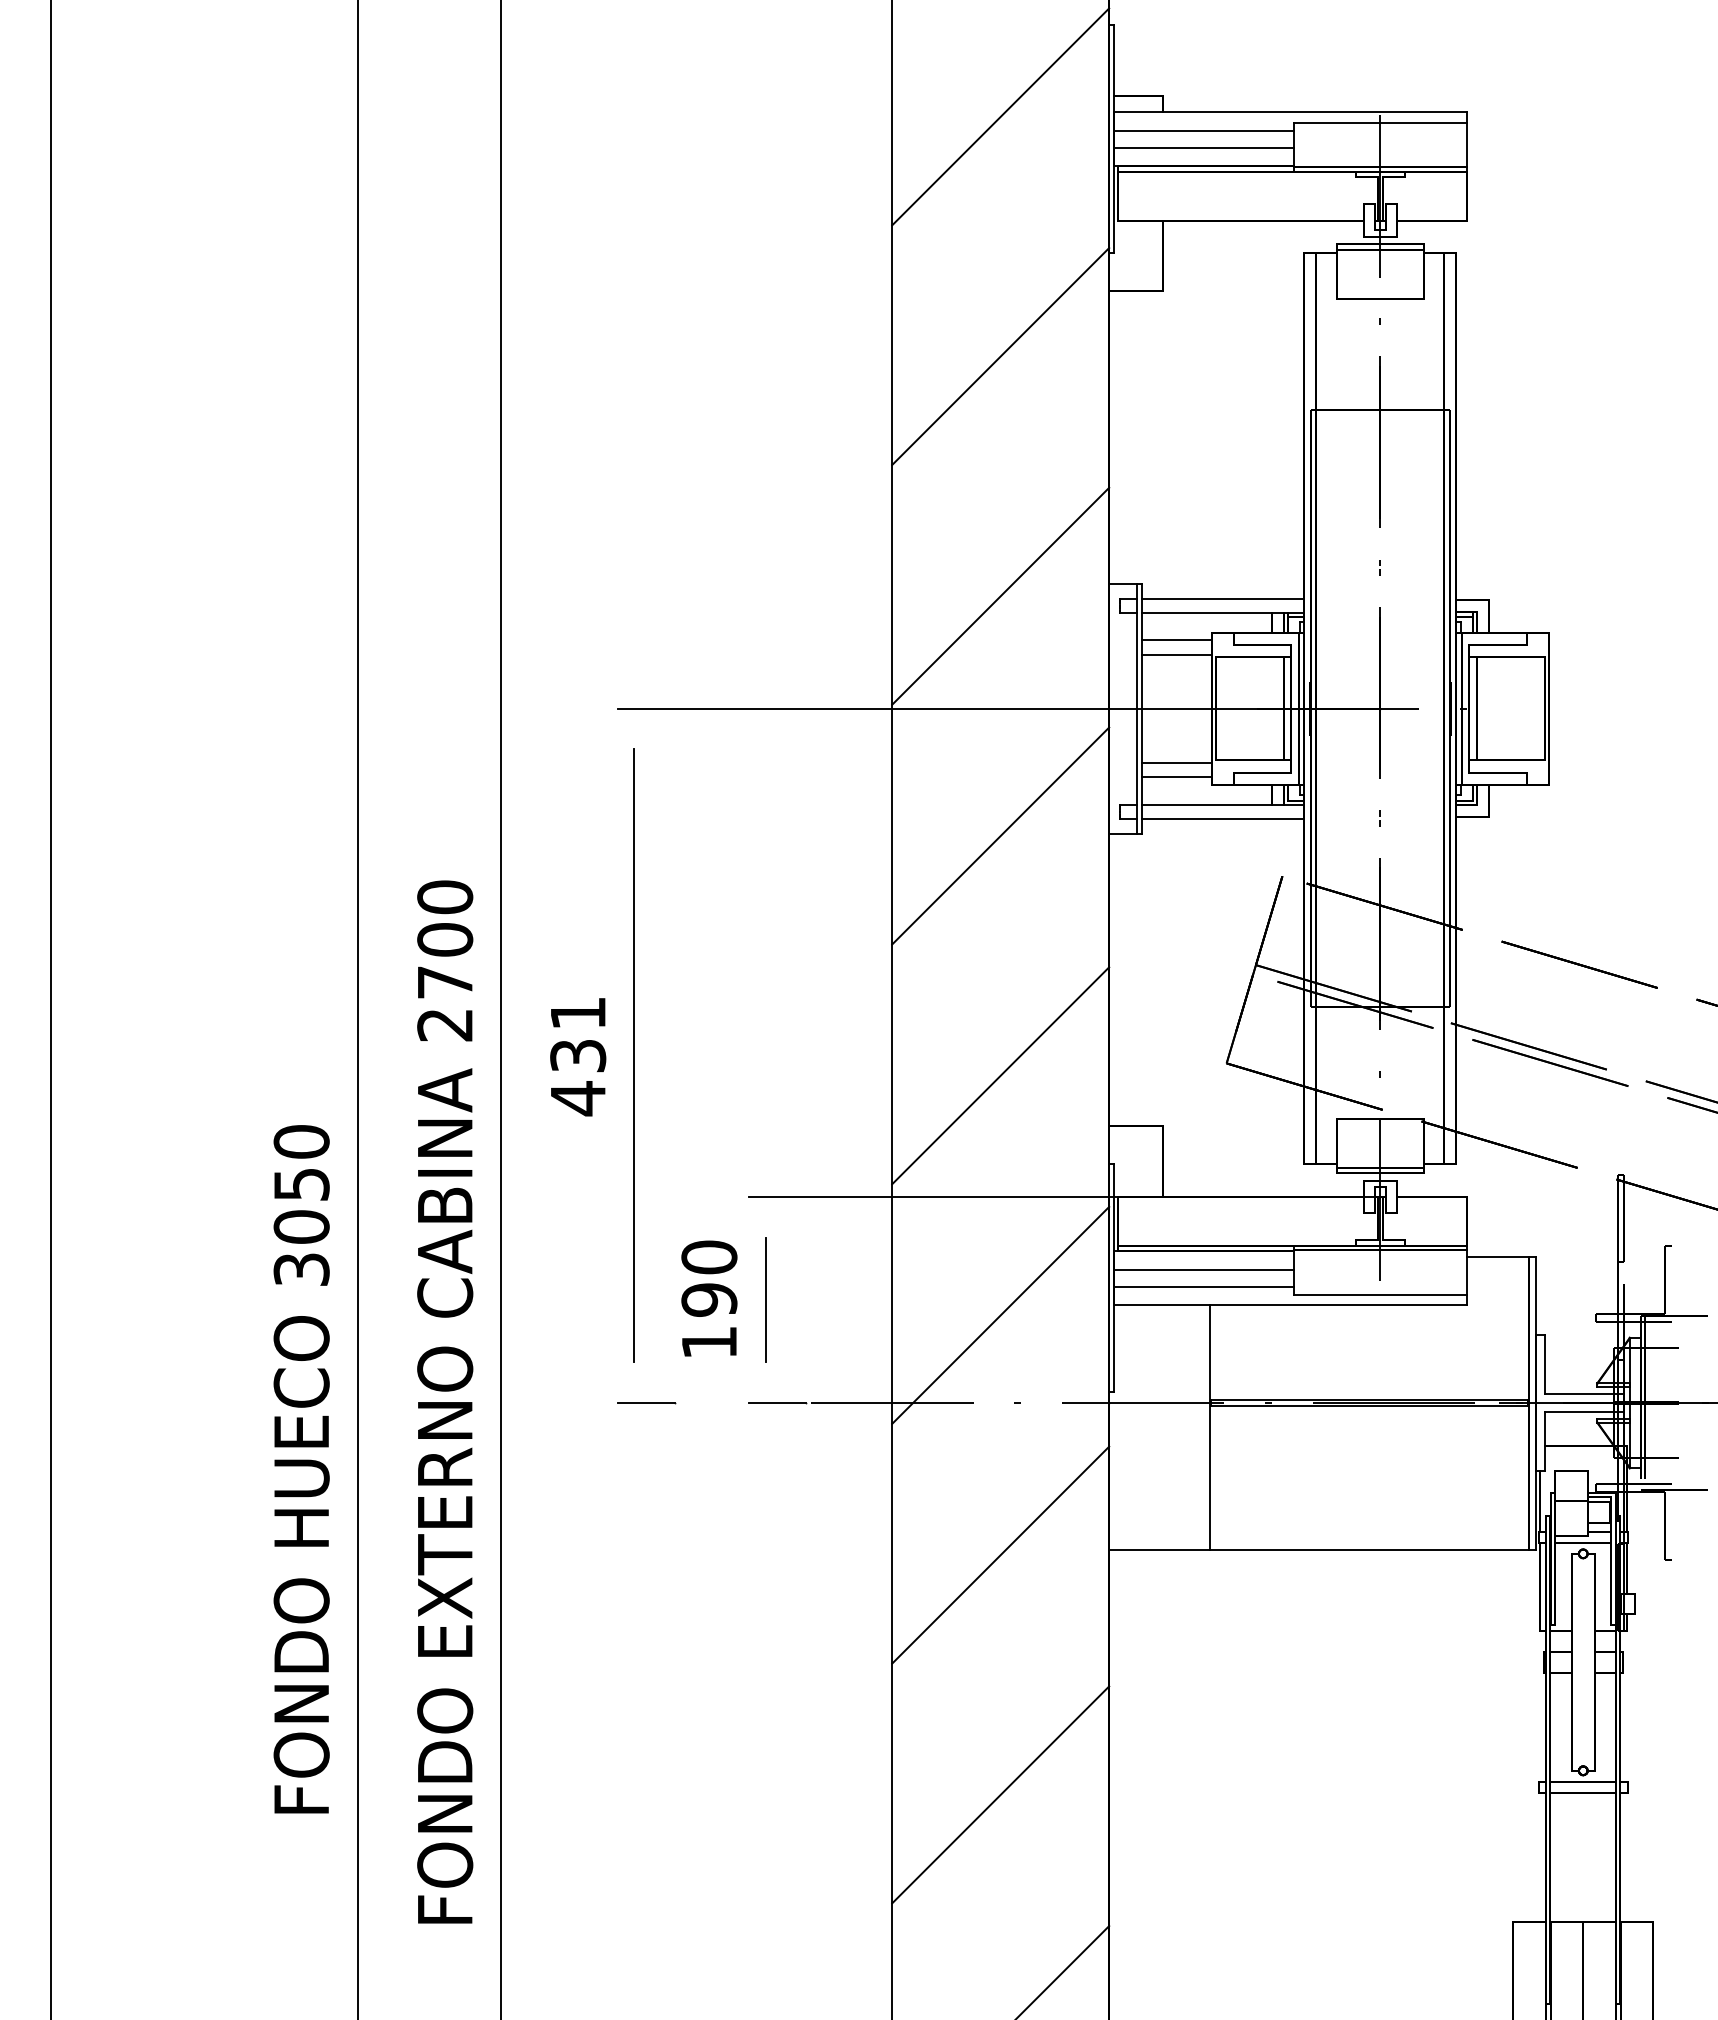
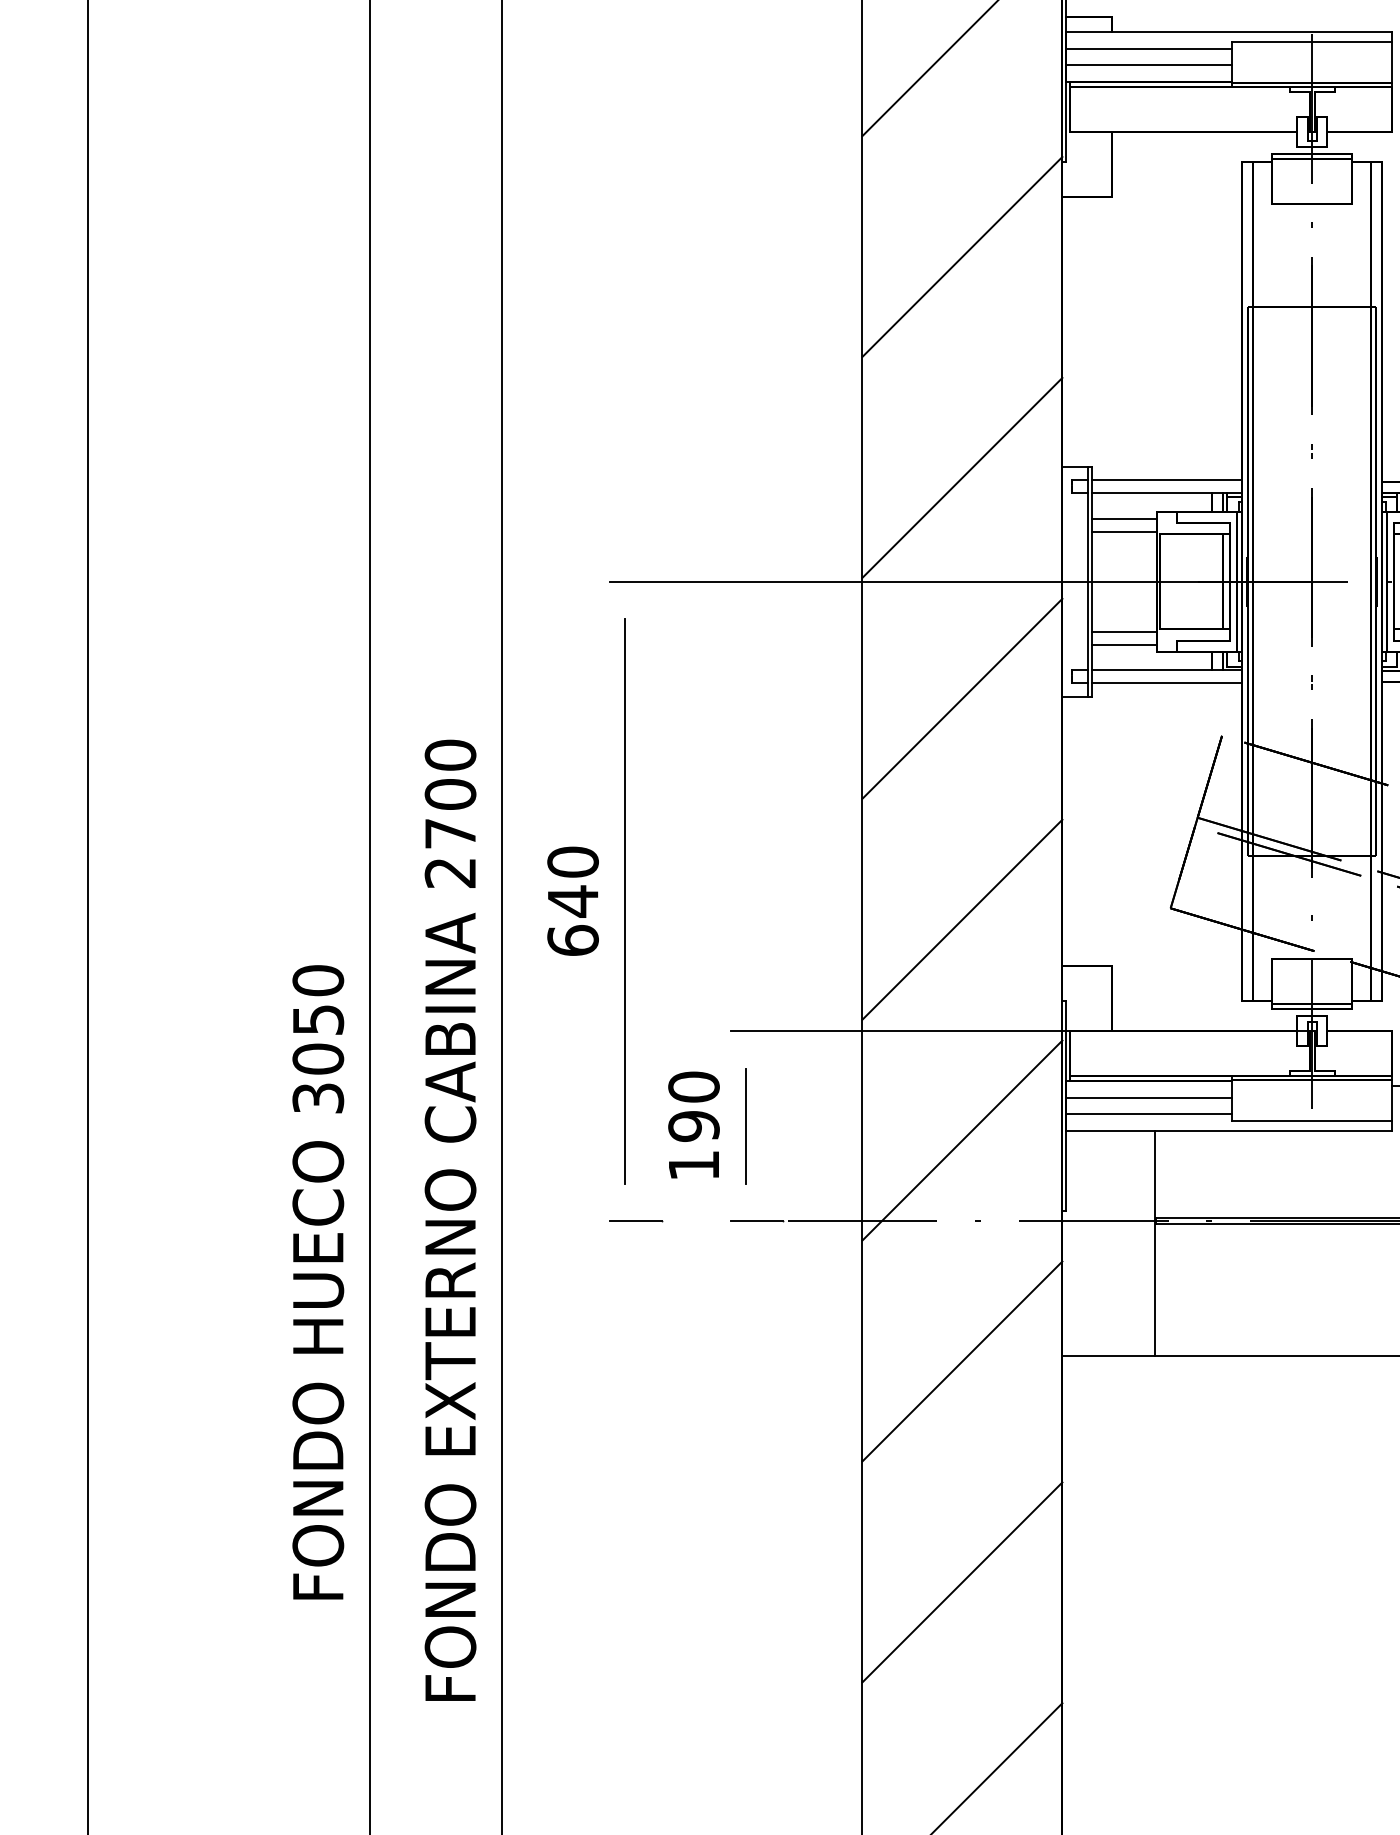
text: (578, 1056) -> (573, 901), 431 -> 640

